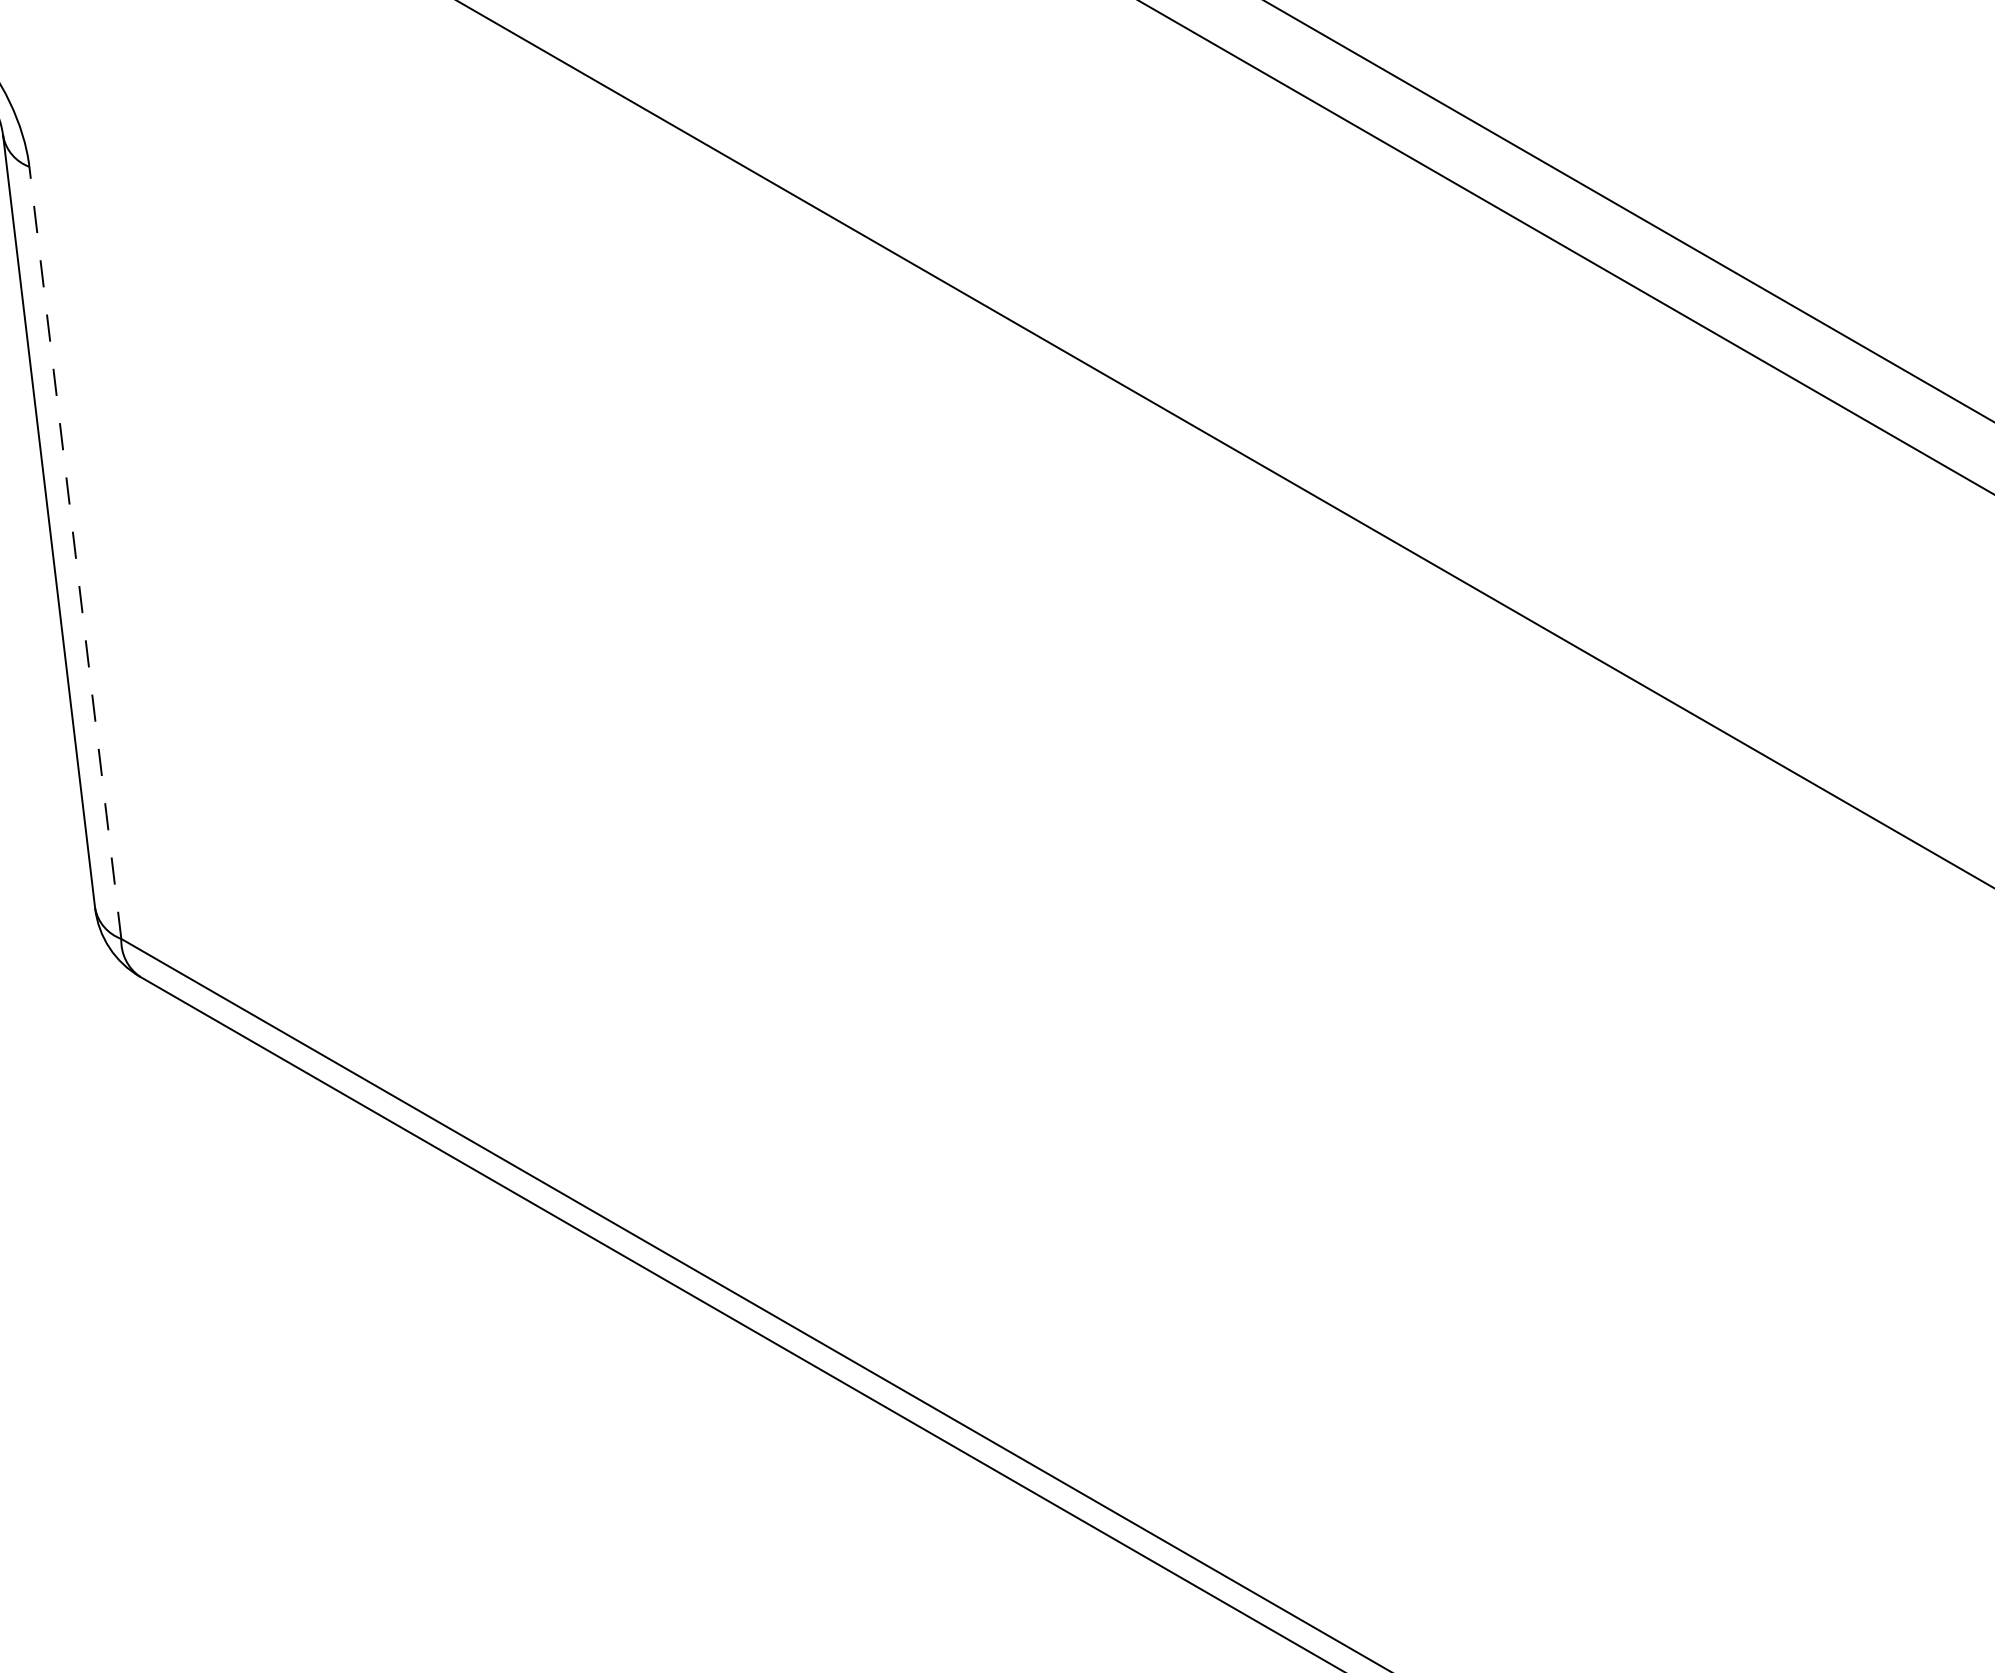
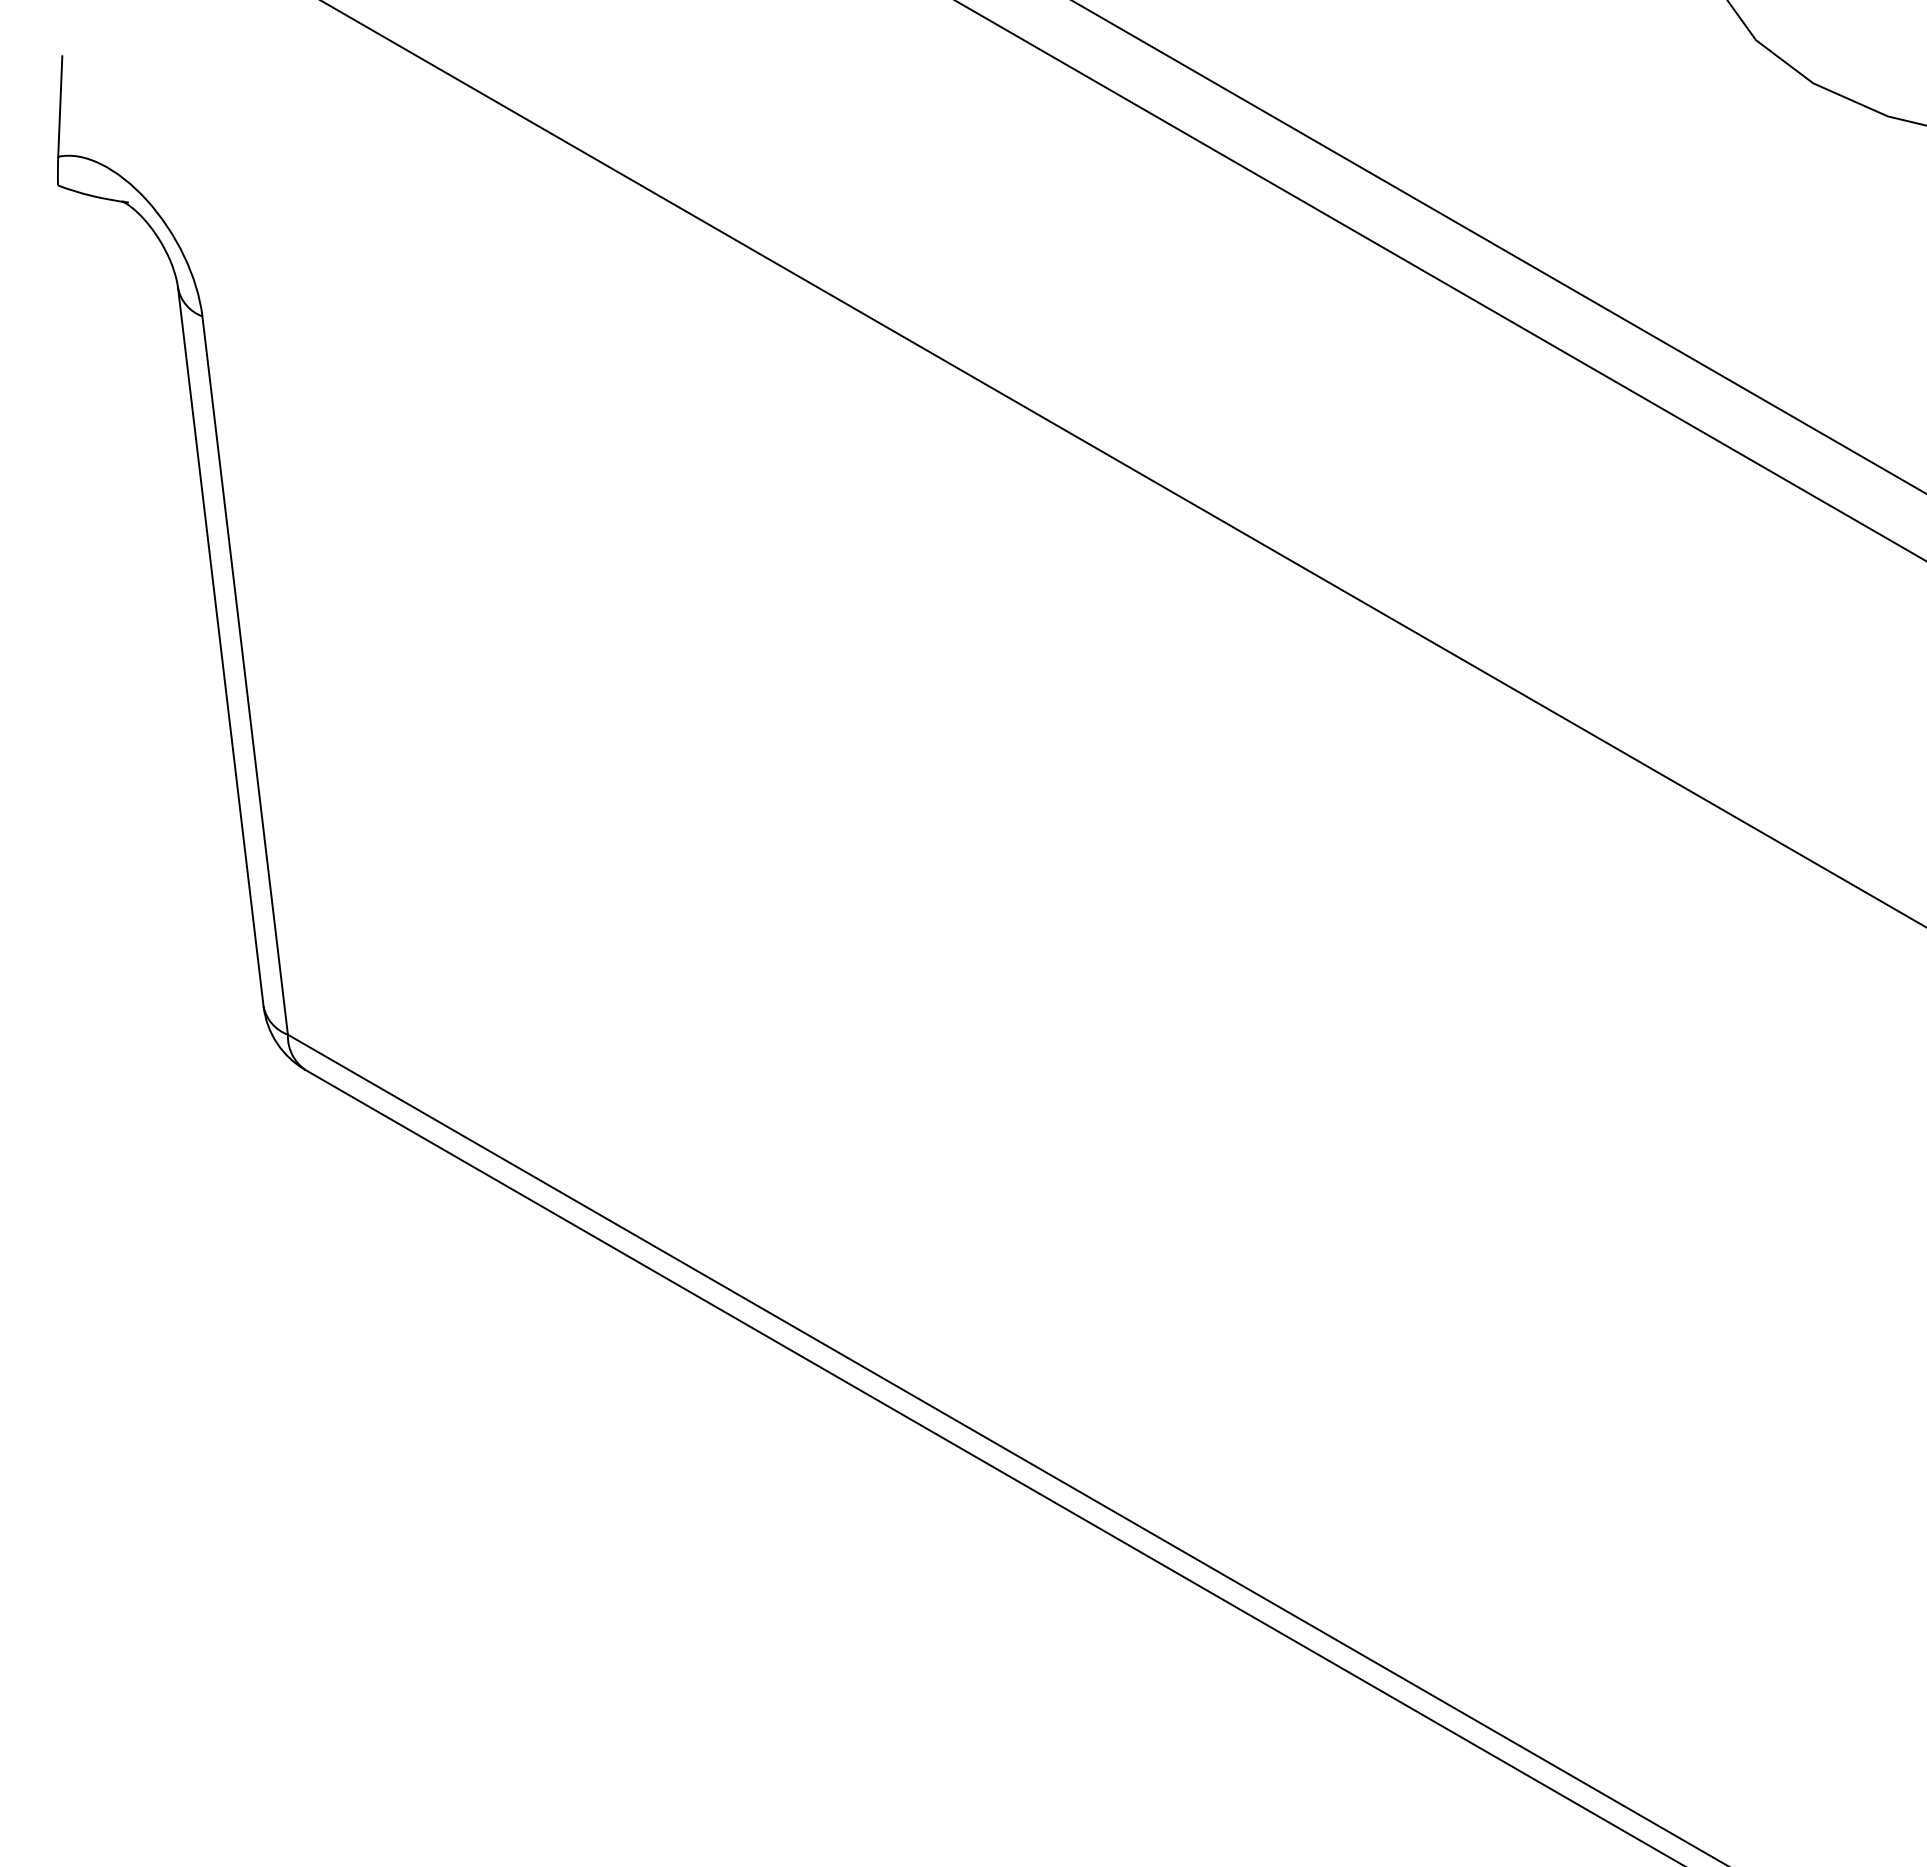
line: (75, 552) -> (245, 675), dashed -> solid

